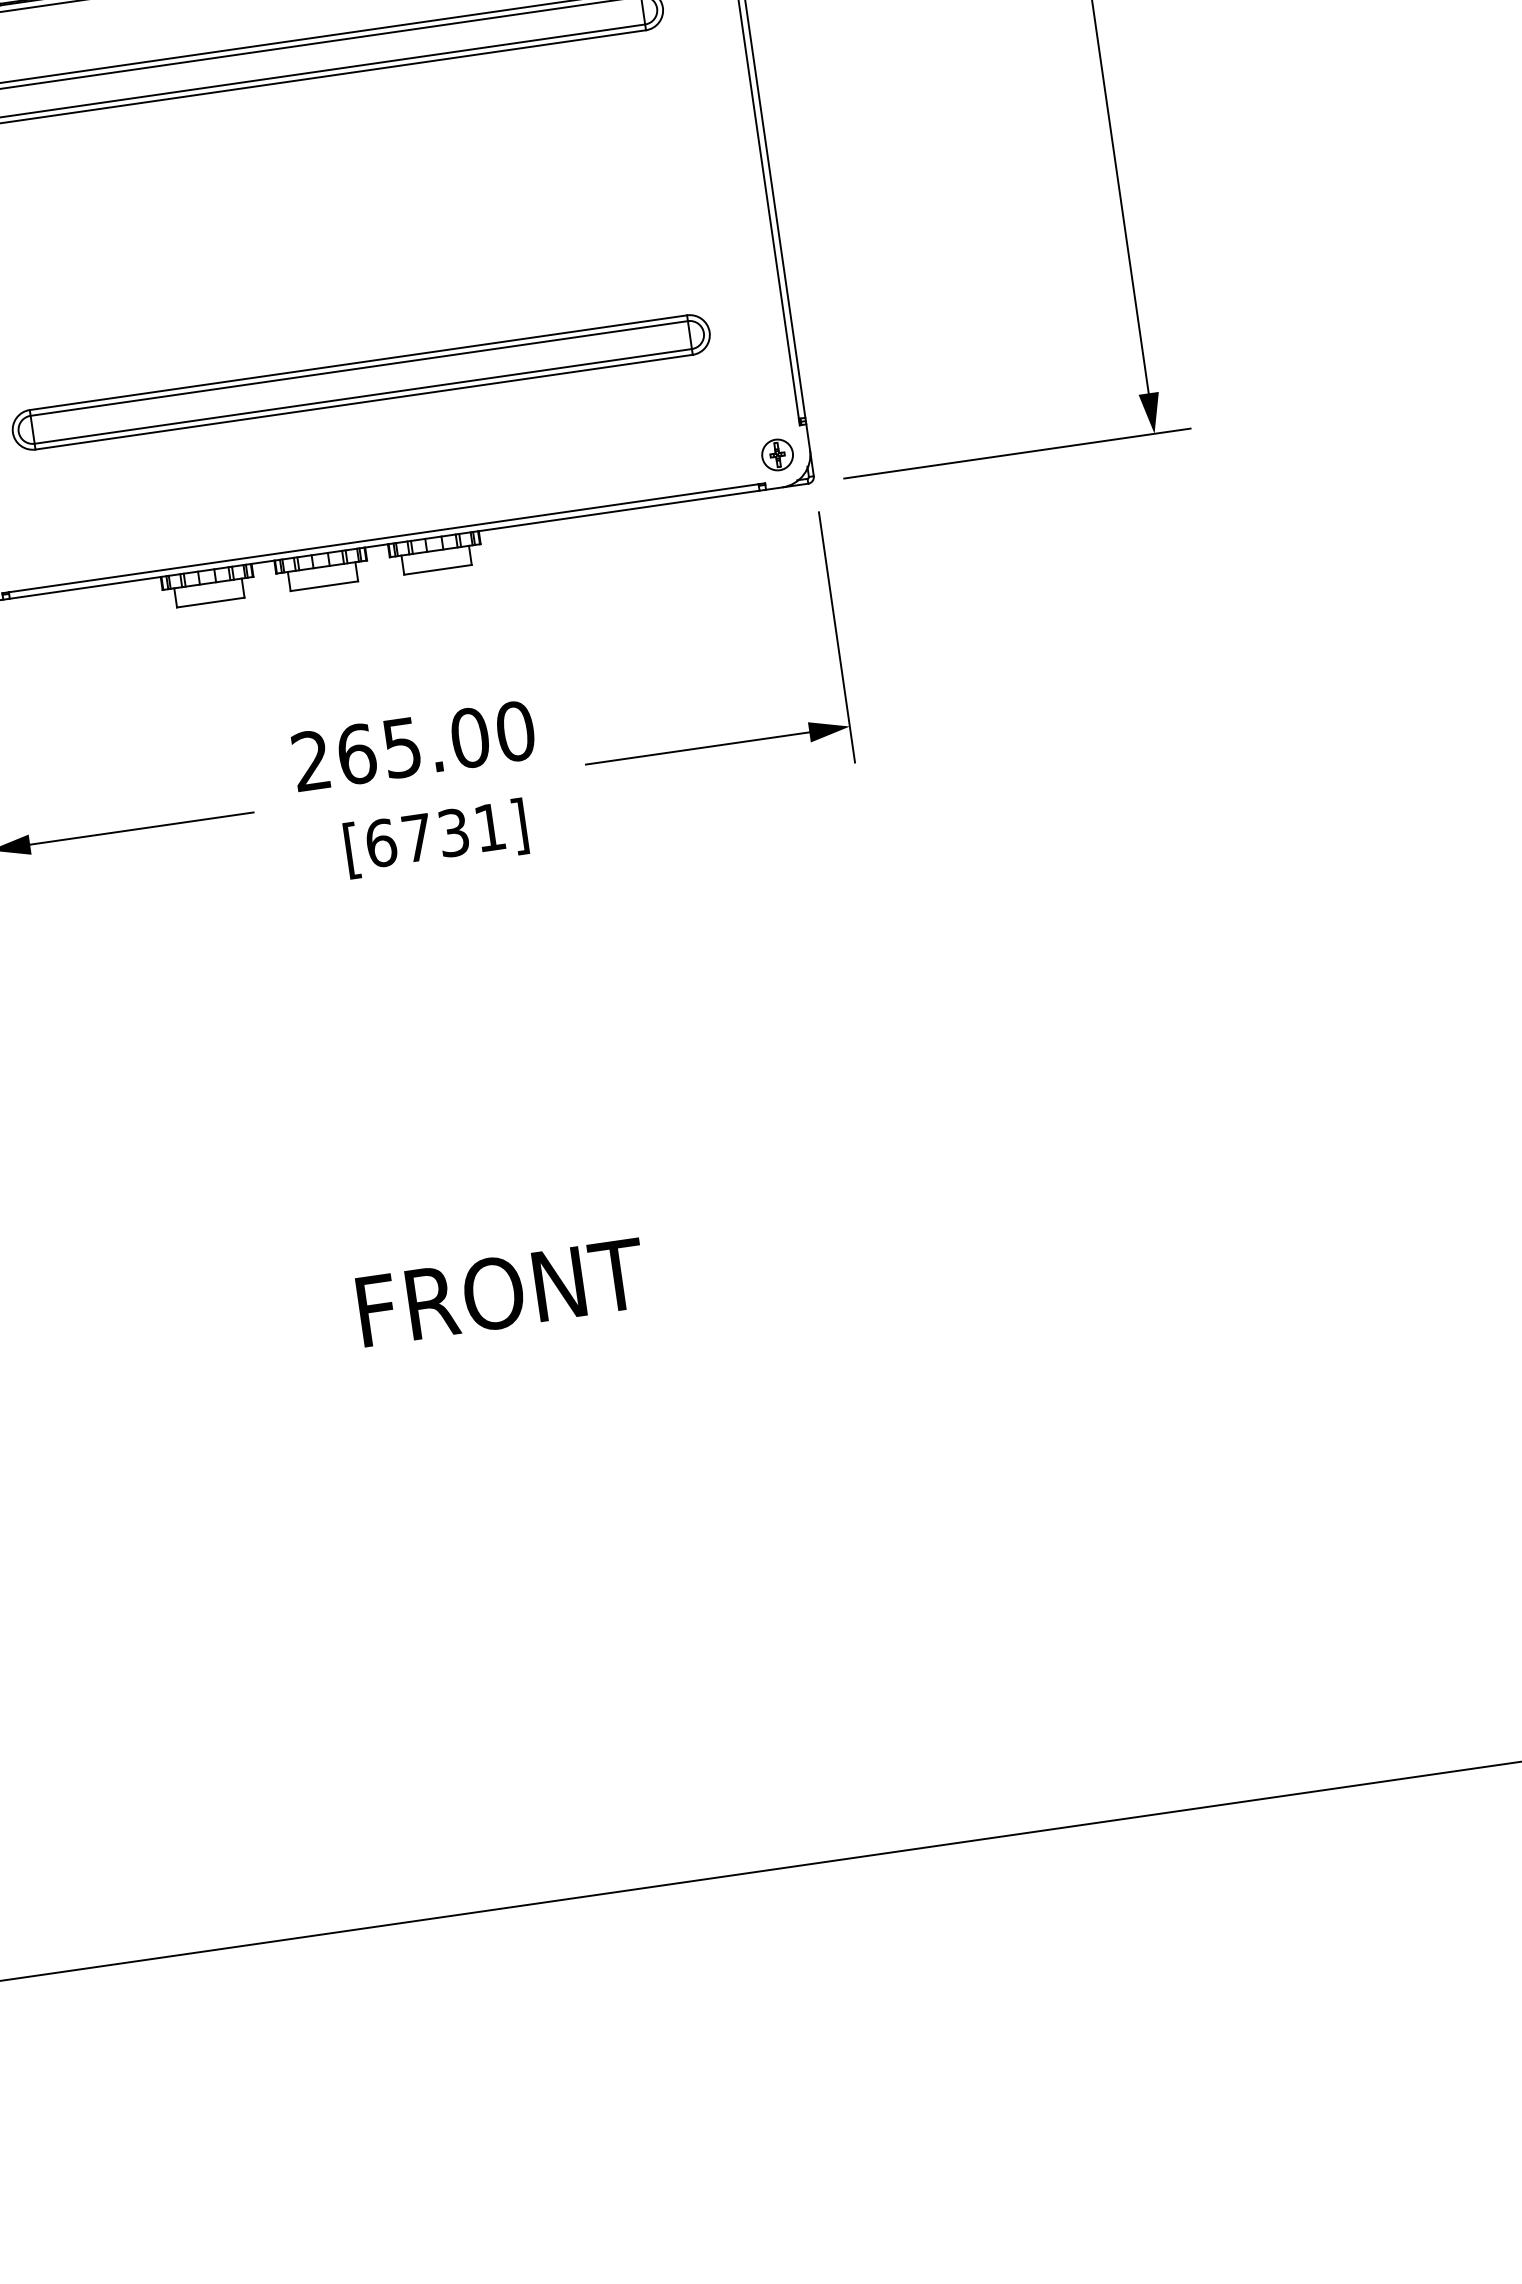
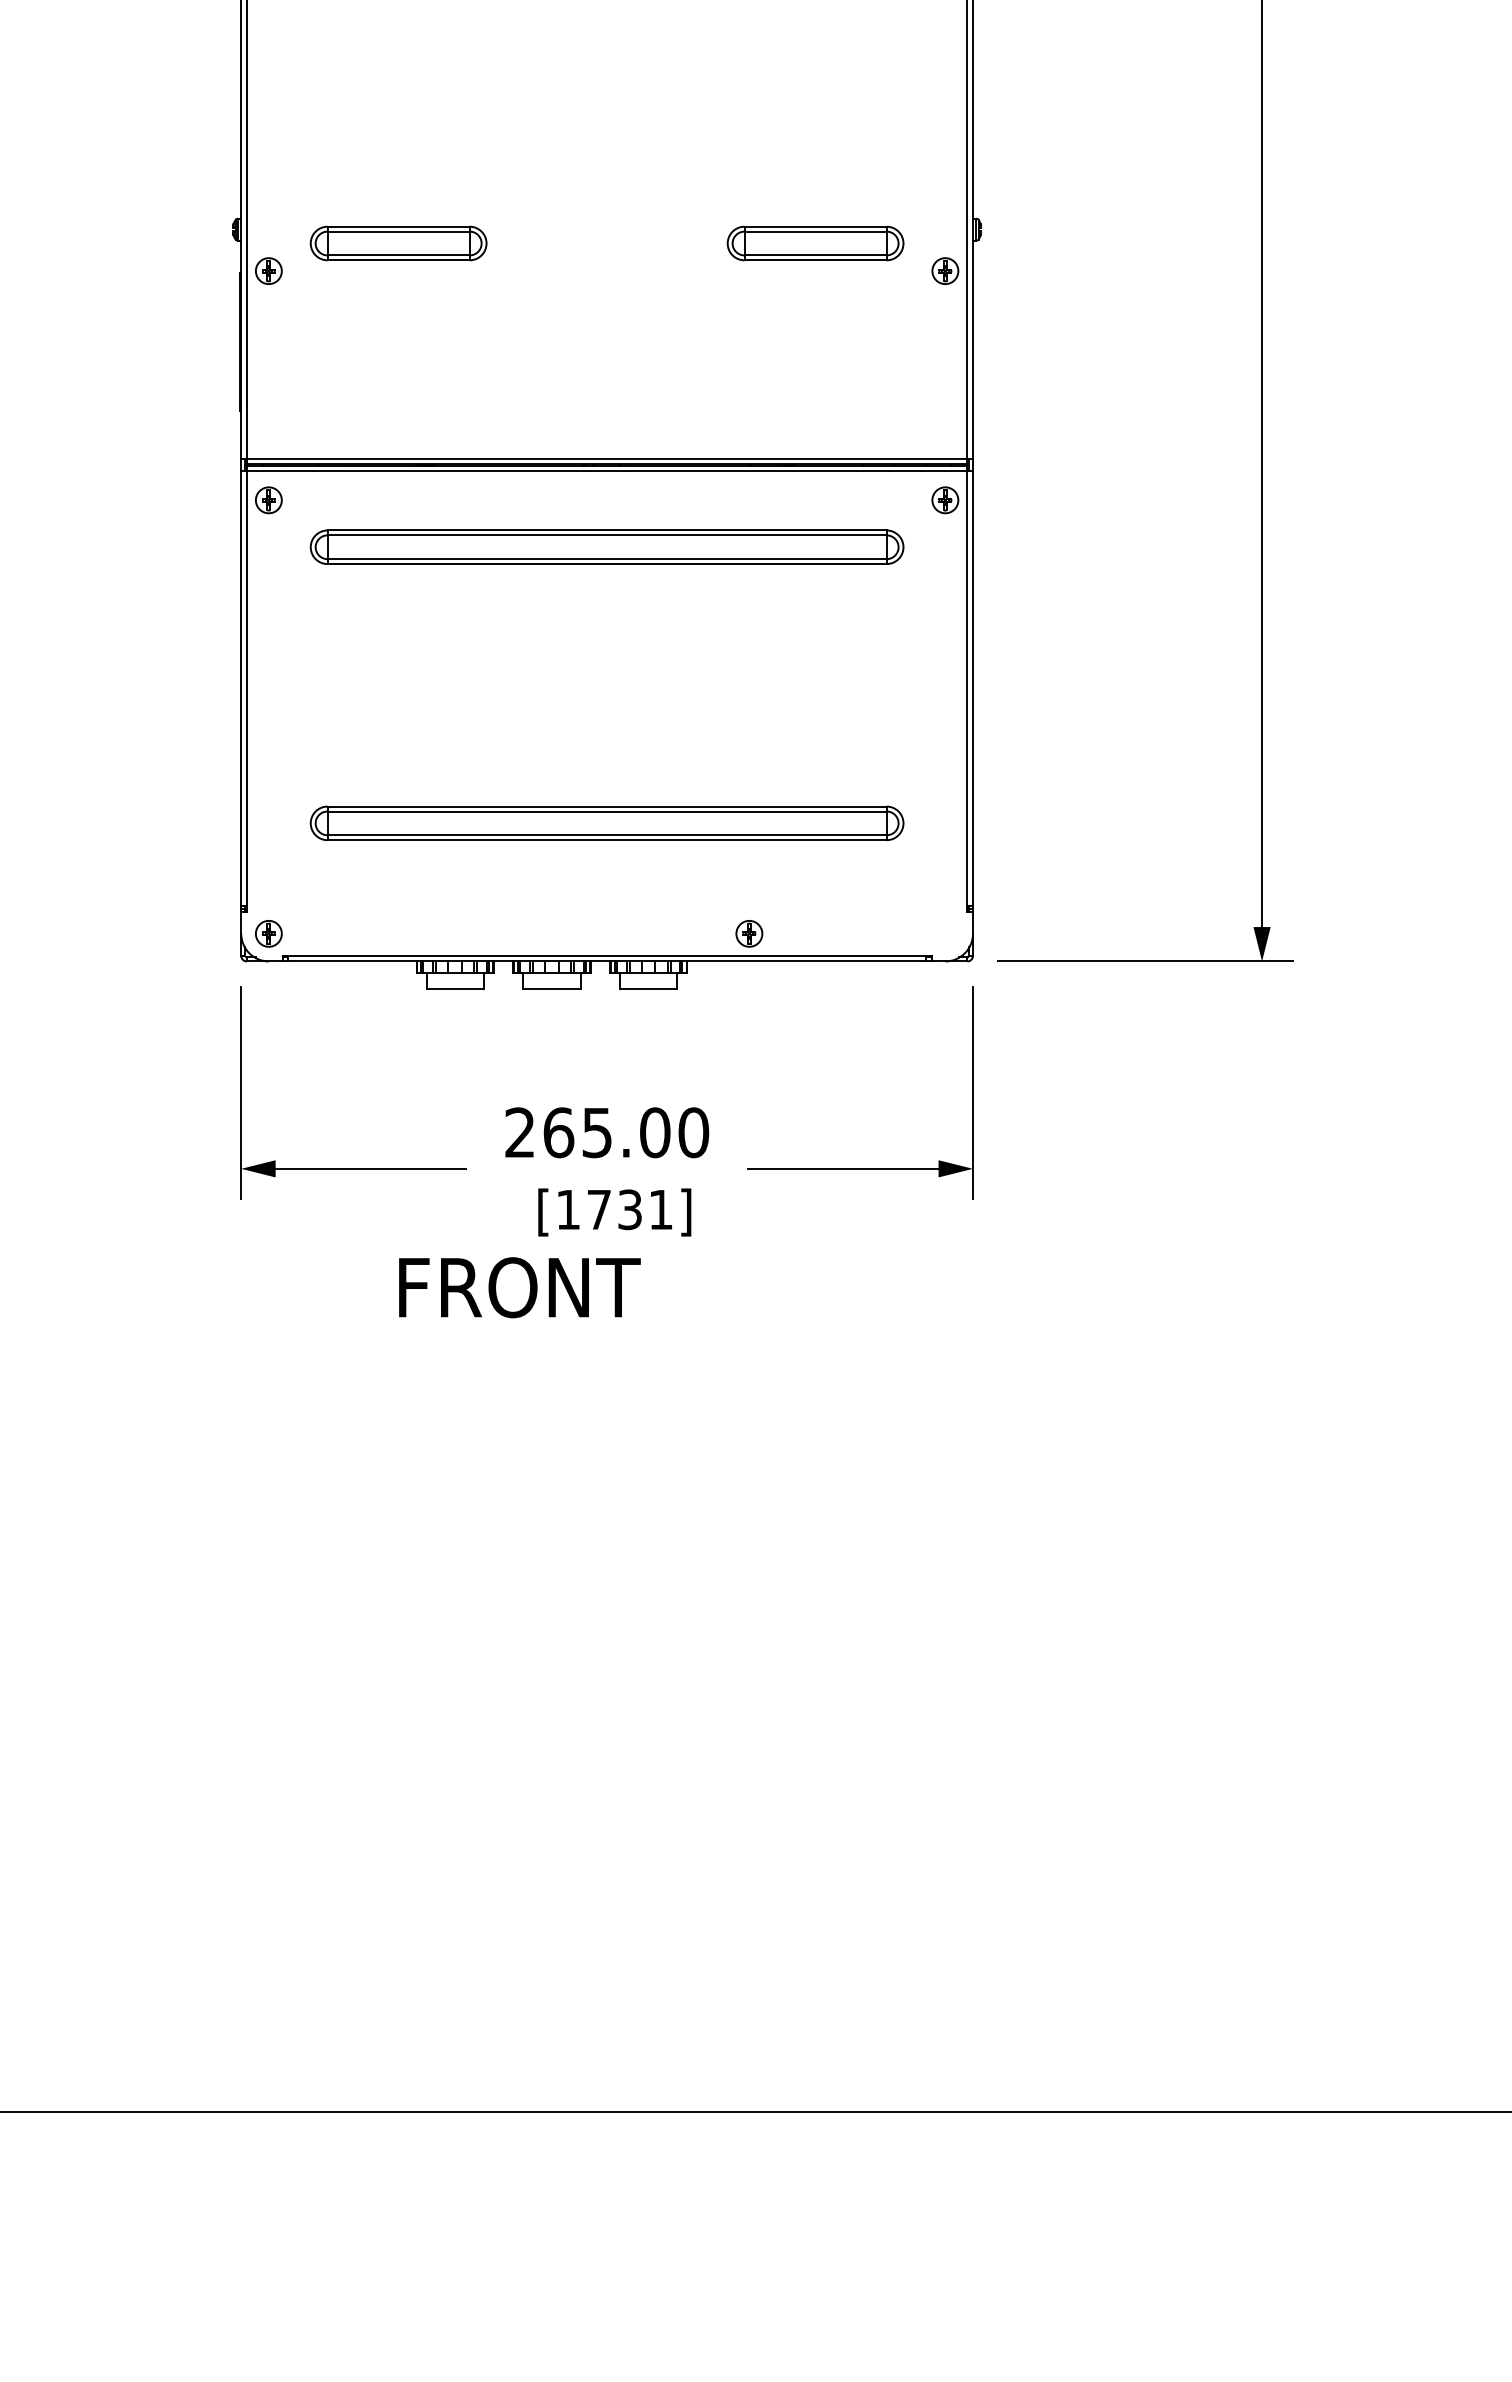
part: (777, 454) -> (749, 933), moved
text: (381, 842) -> (568, 1209), [6731] -> [1731]
text: (501, 1292) -> (519, 1287), moved

